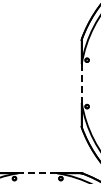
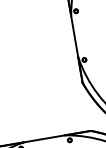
line: (81, 83) -> (74, 36), dashed -> solid
line: (37, 173) -> (44, 139), dashed -> solid

